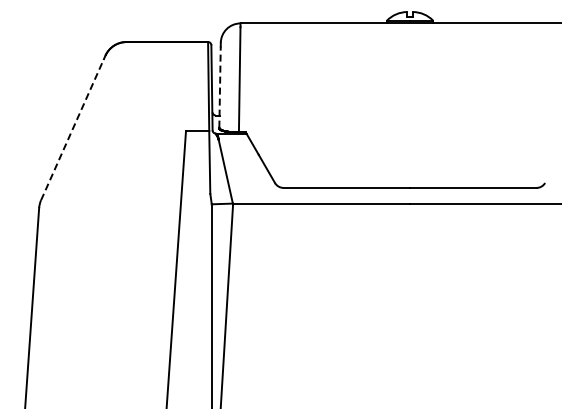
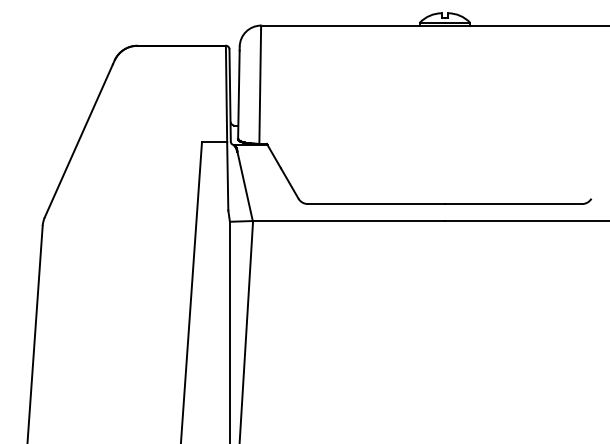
line: (220, 87) -> (239, 95), dashed -> solid
line: (72, 129) -> (78, 140), dashed -> solid

